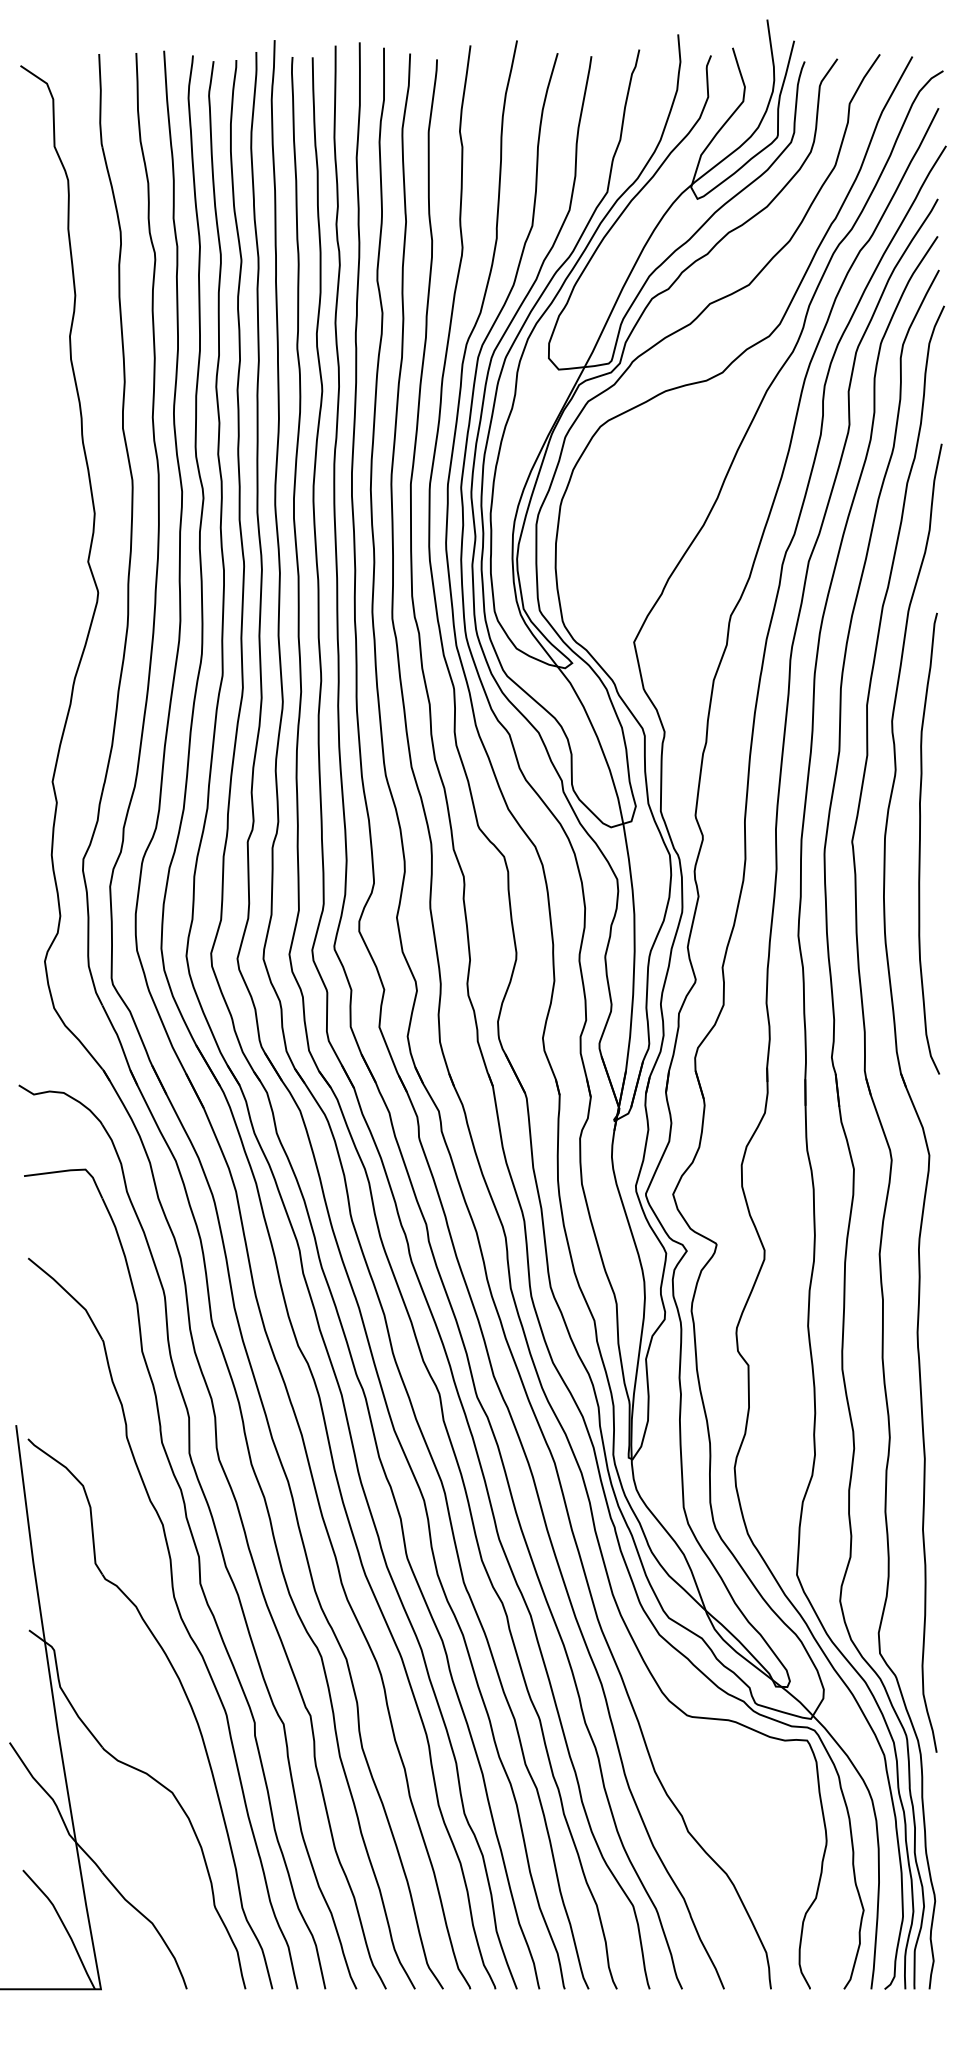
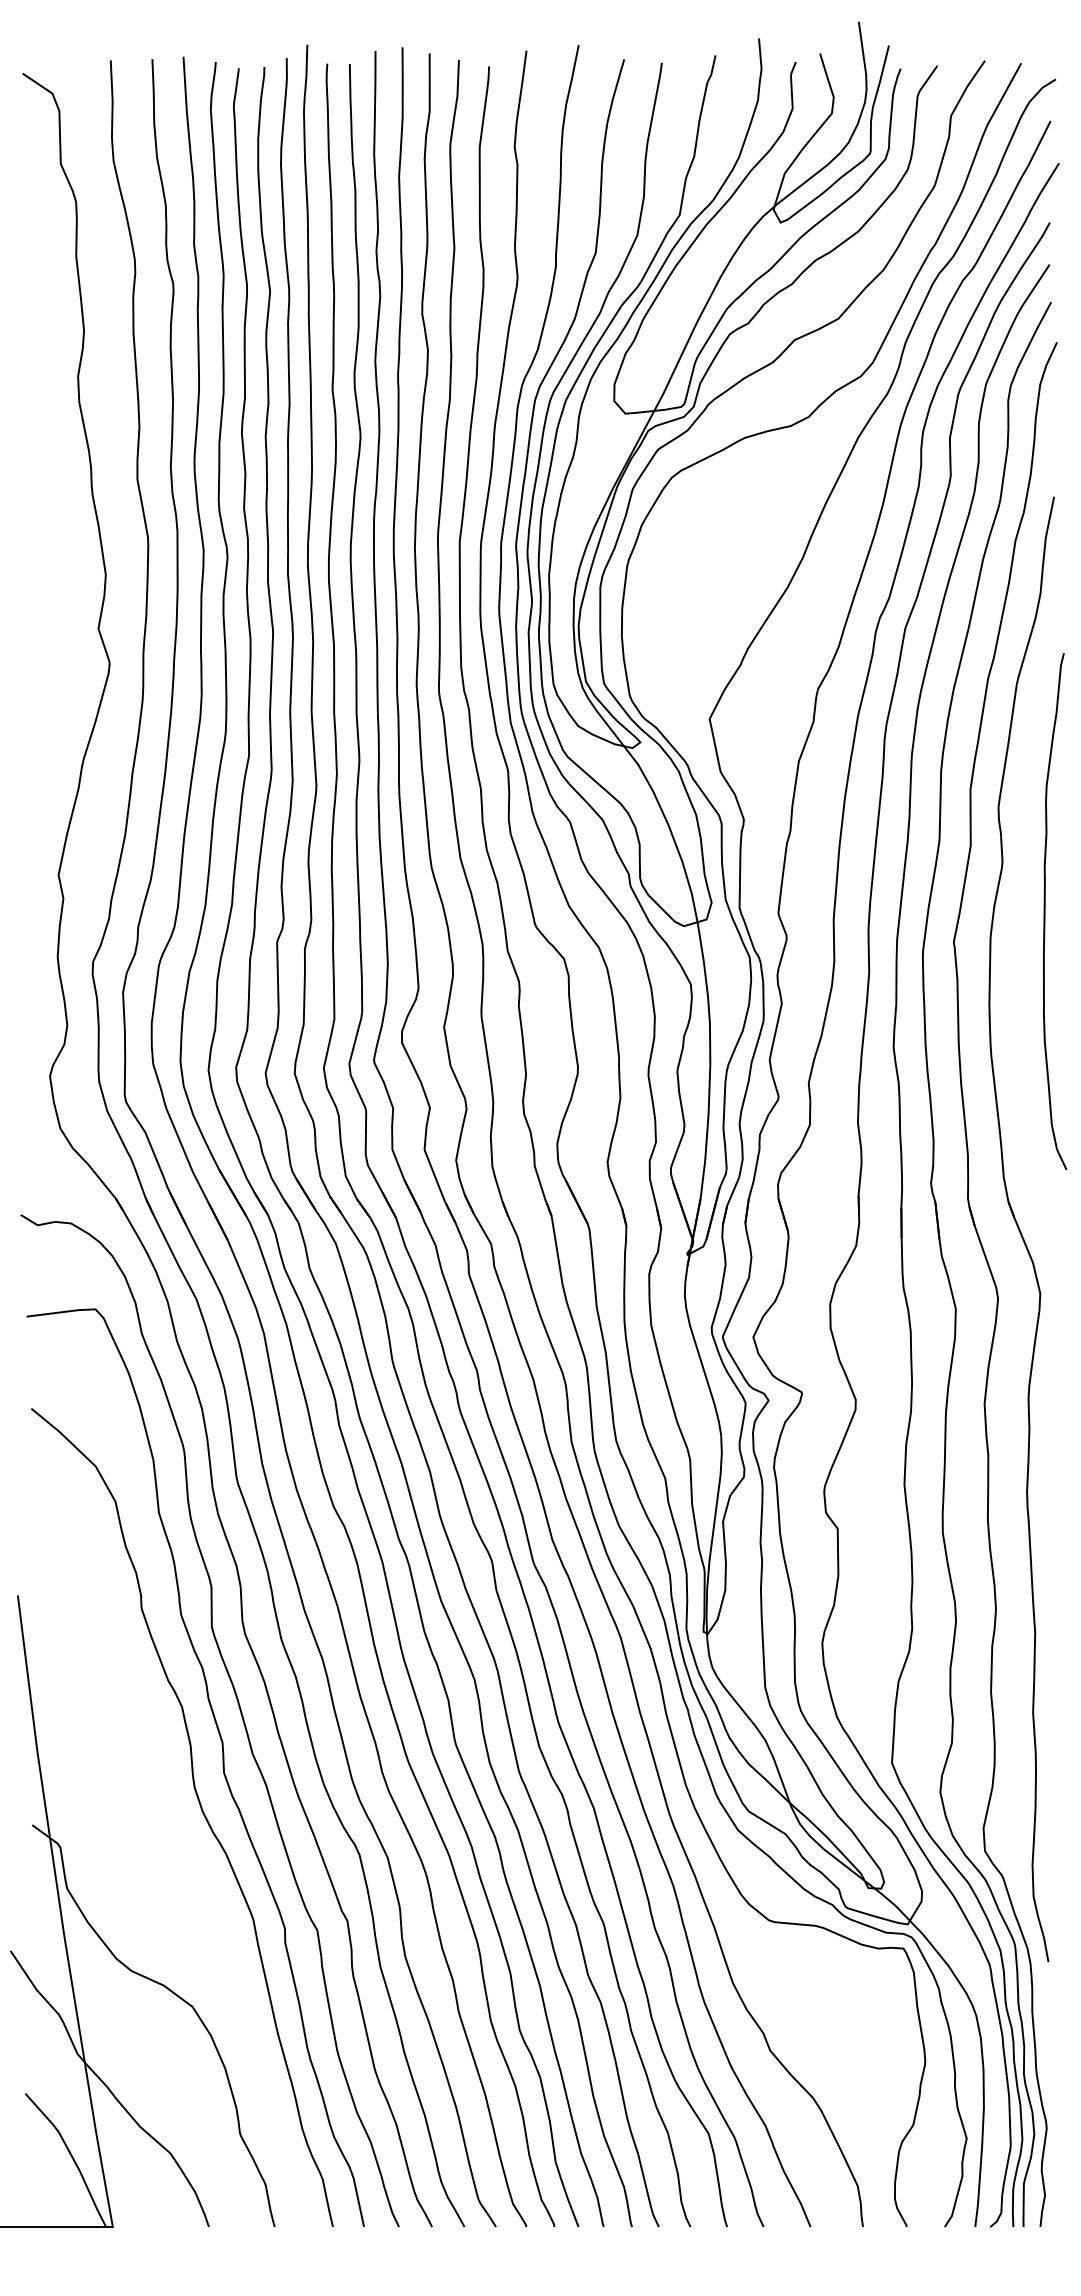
curve: (920, 843) -> (1045, 911), moved
part: (186, 1698) -> (208, 1901), removed

